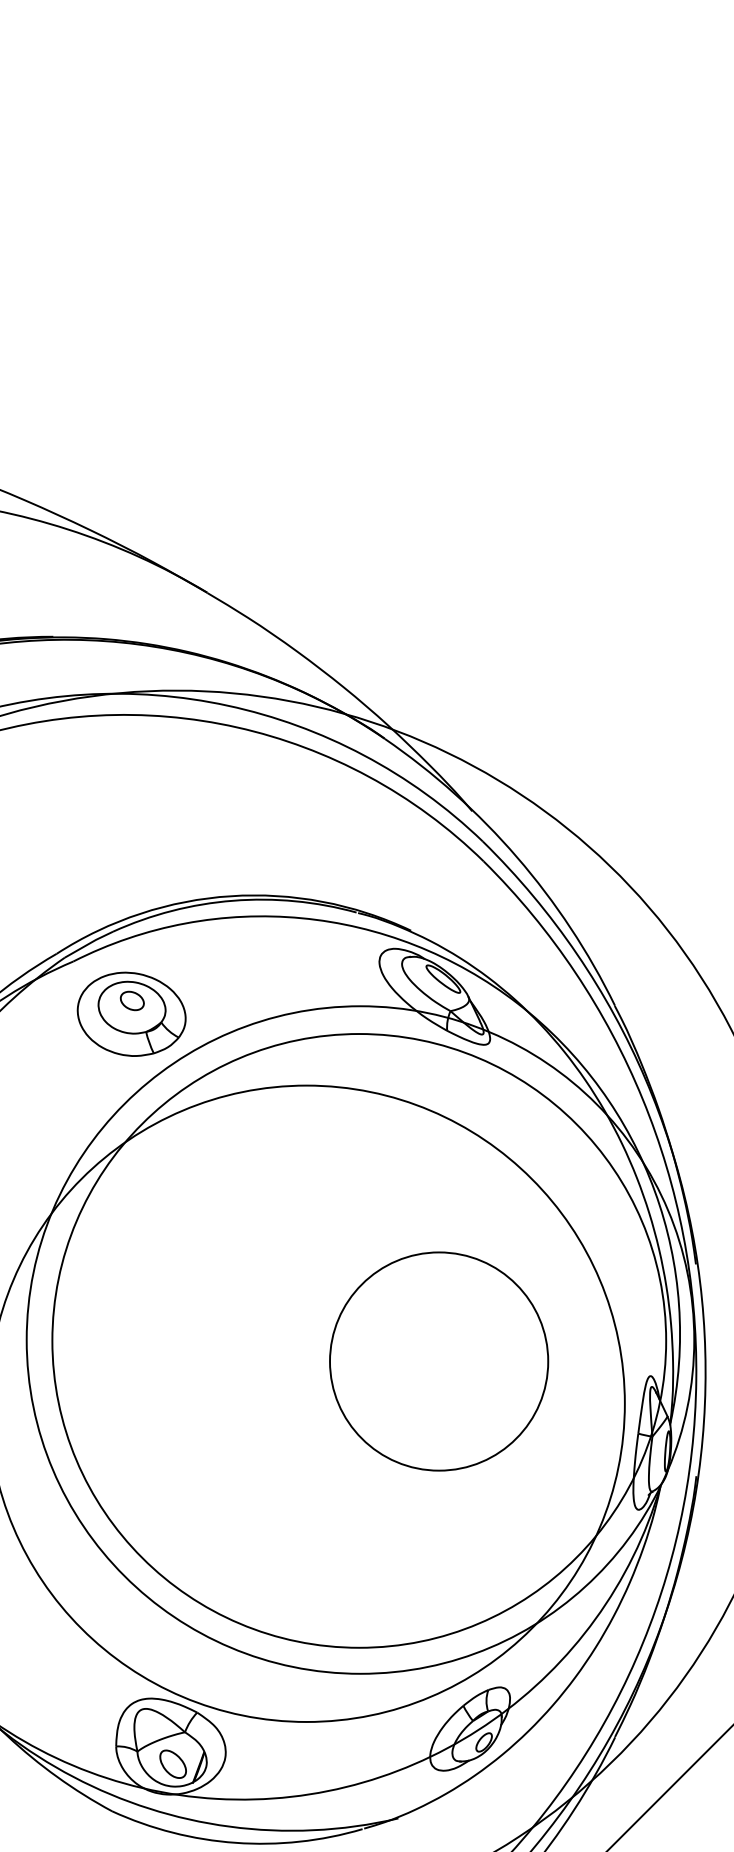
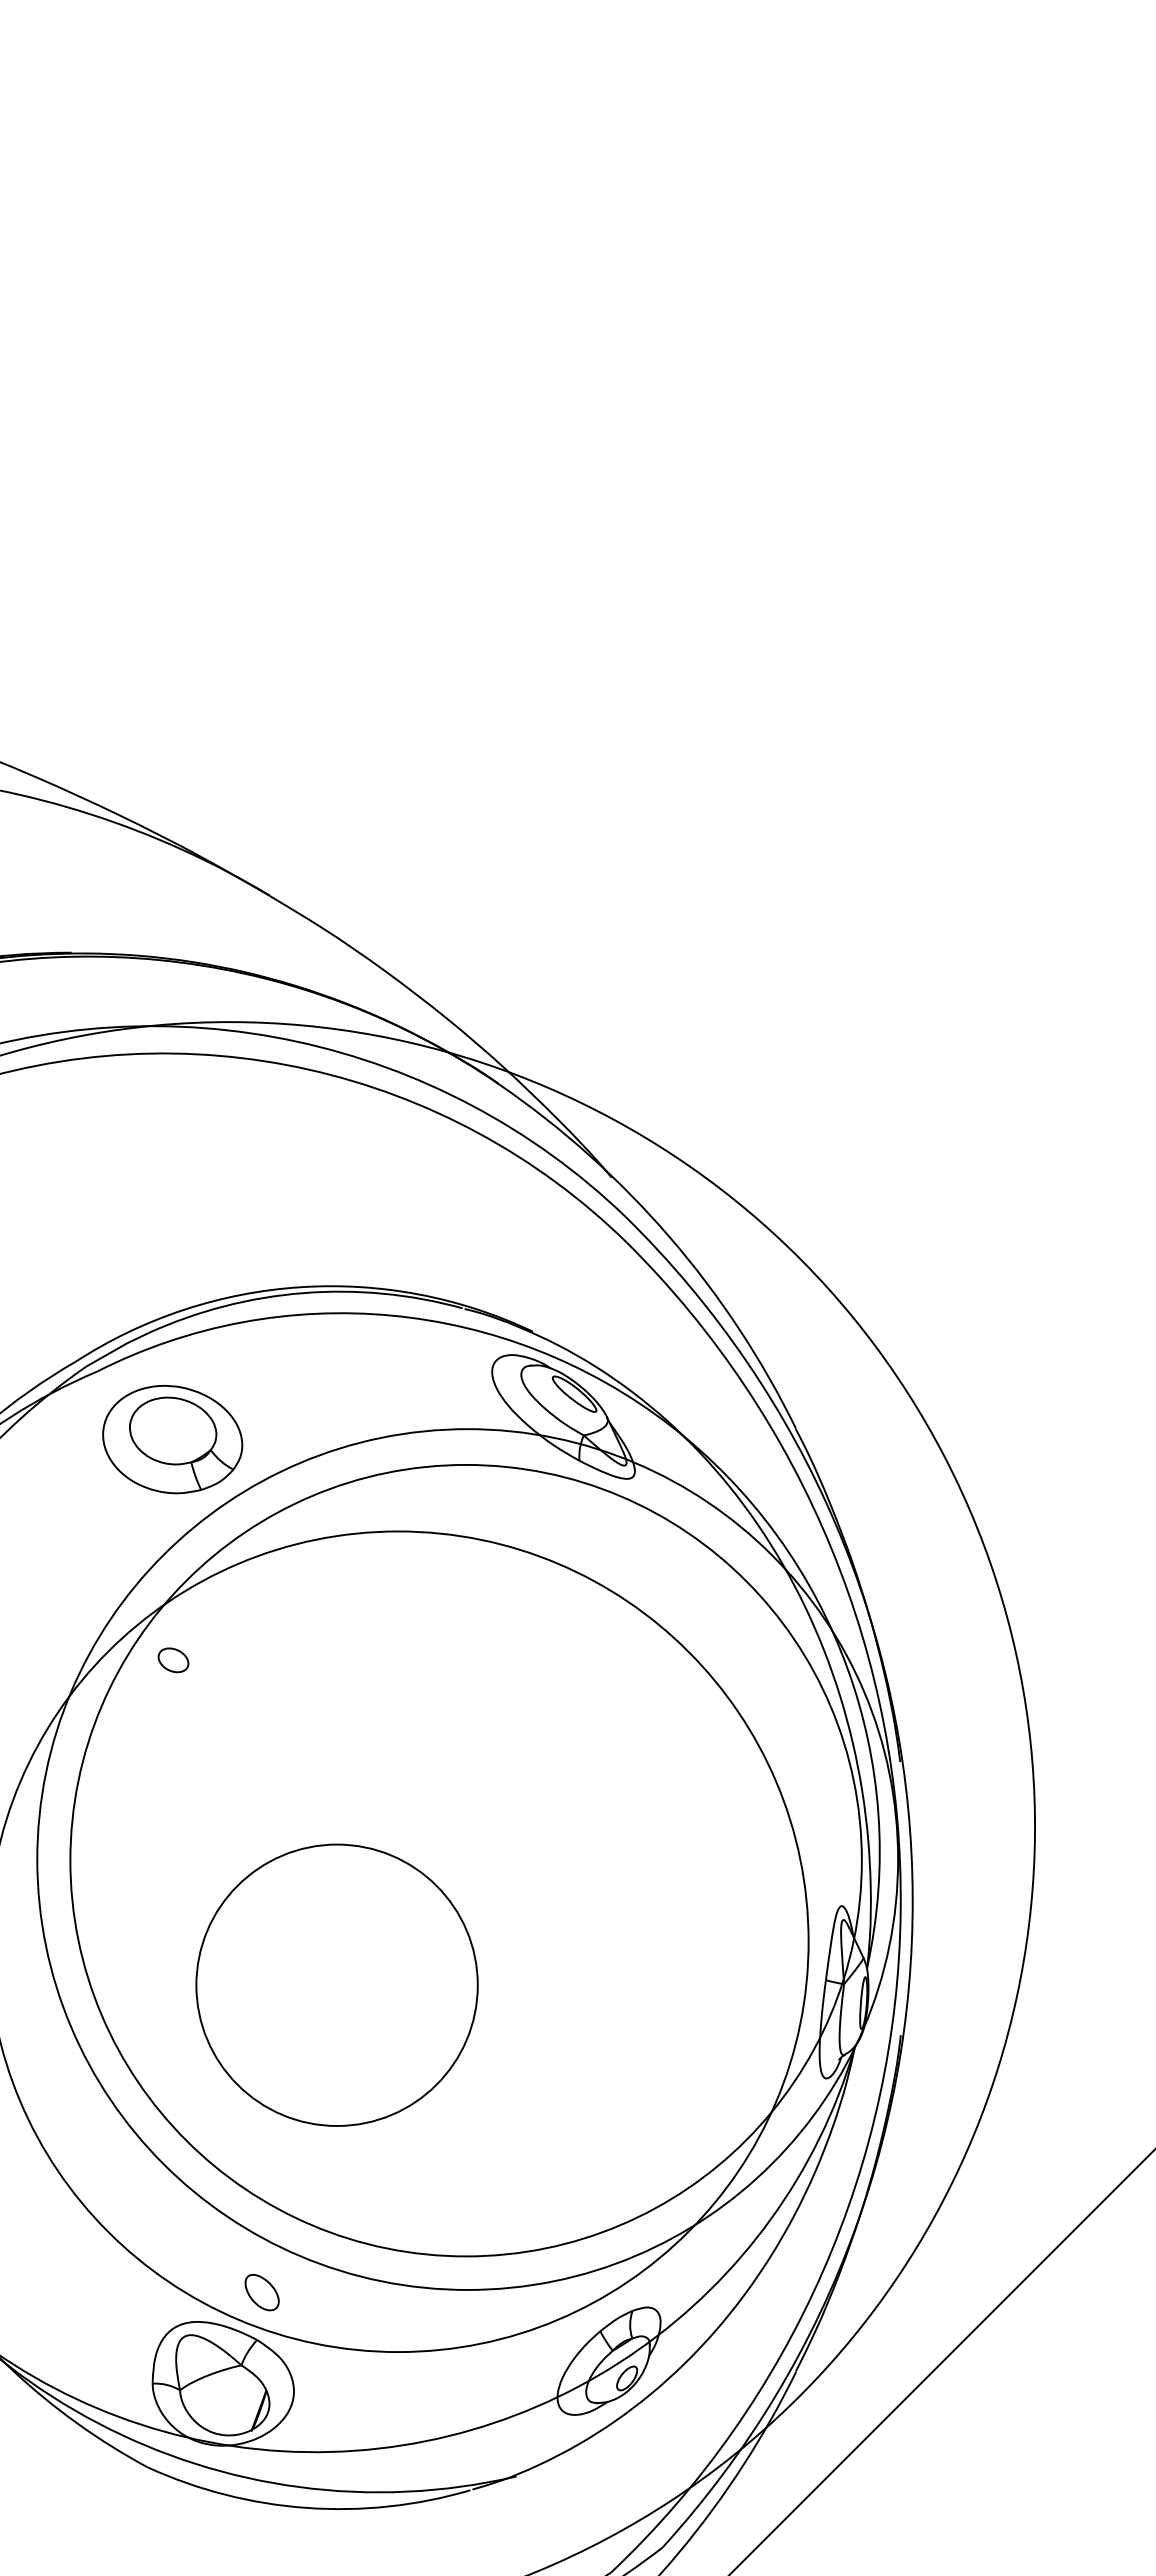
part: (132, 1001) -> (173, 1660), moved
circle: (438, 1360) -> (336, 1984), moved
part: (172, 1764) -> (261, 2292), moved

